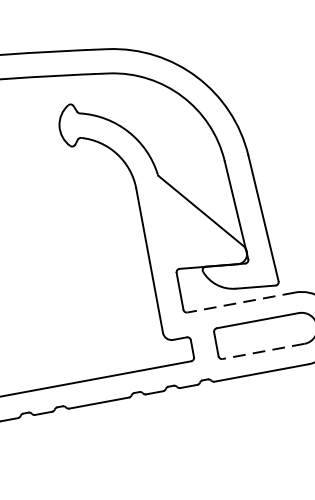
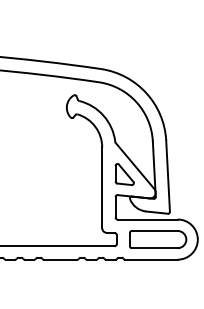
part: (185, 229) -> (124, 174), added
line: (241, 302) -> (147, 219), dashed -> solid
line: (263, 352) -> (154, 248), dashed -> solid

